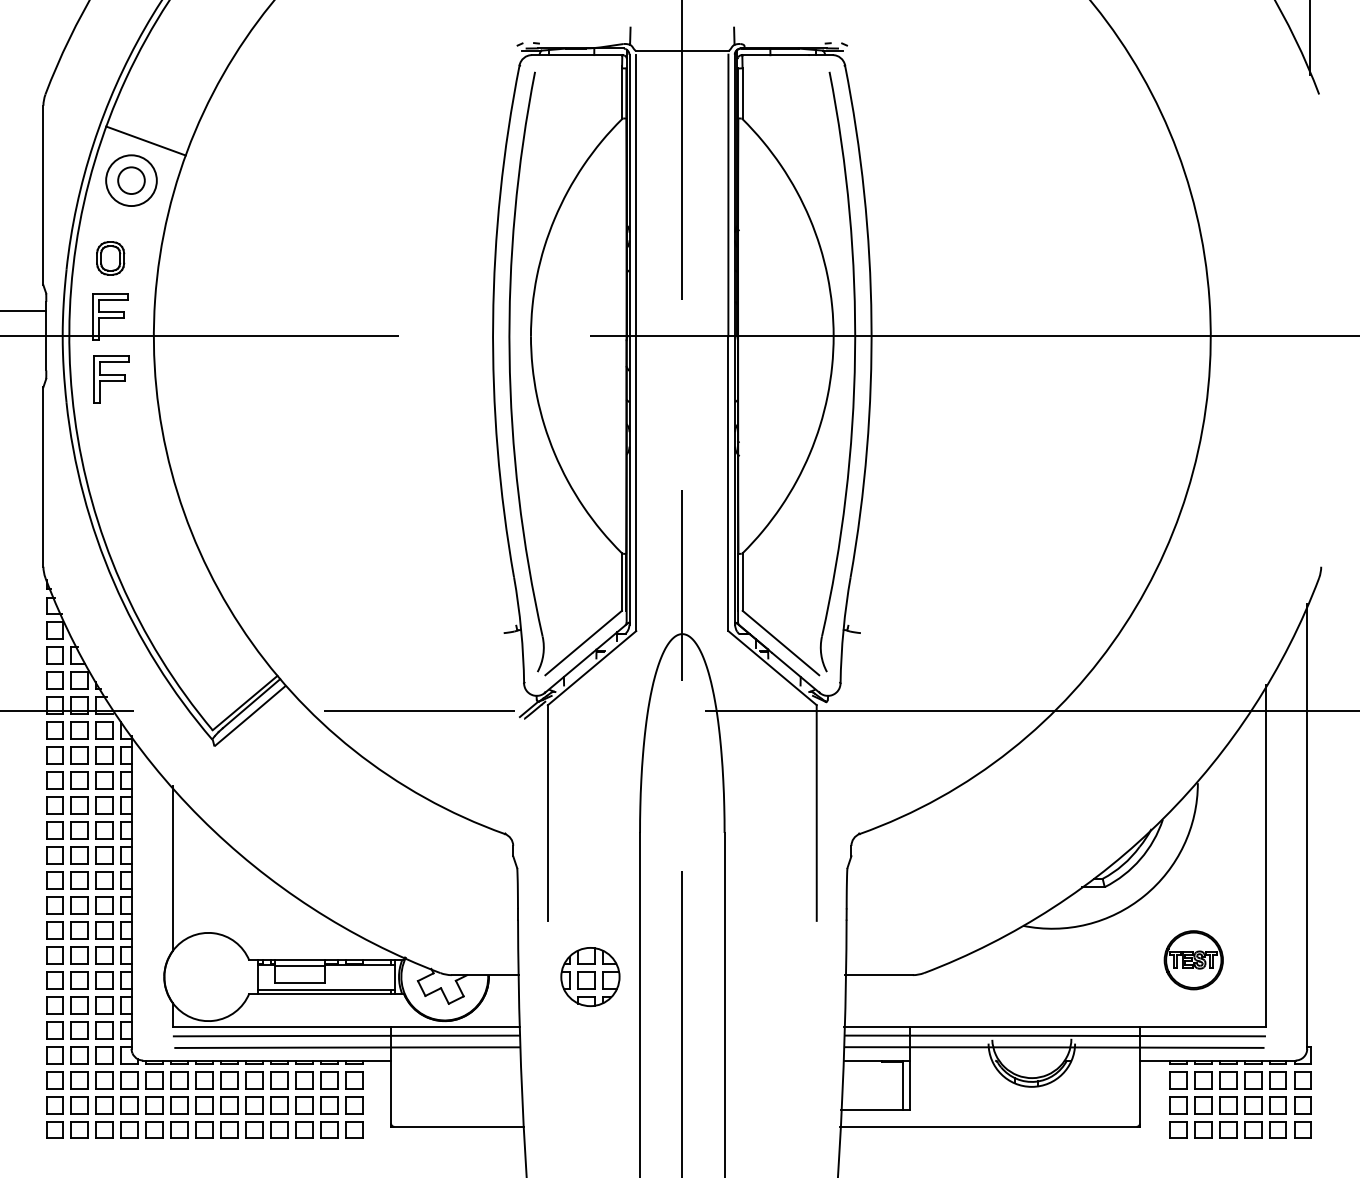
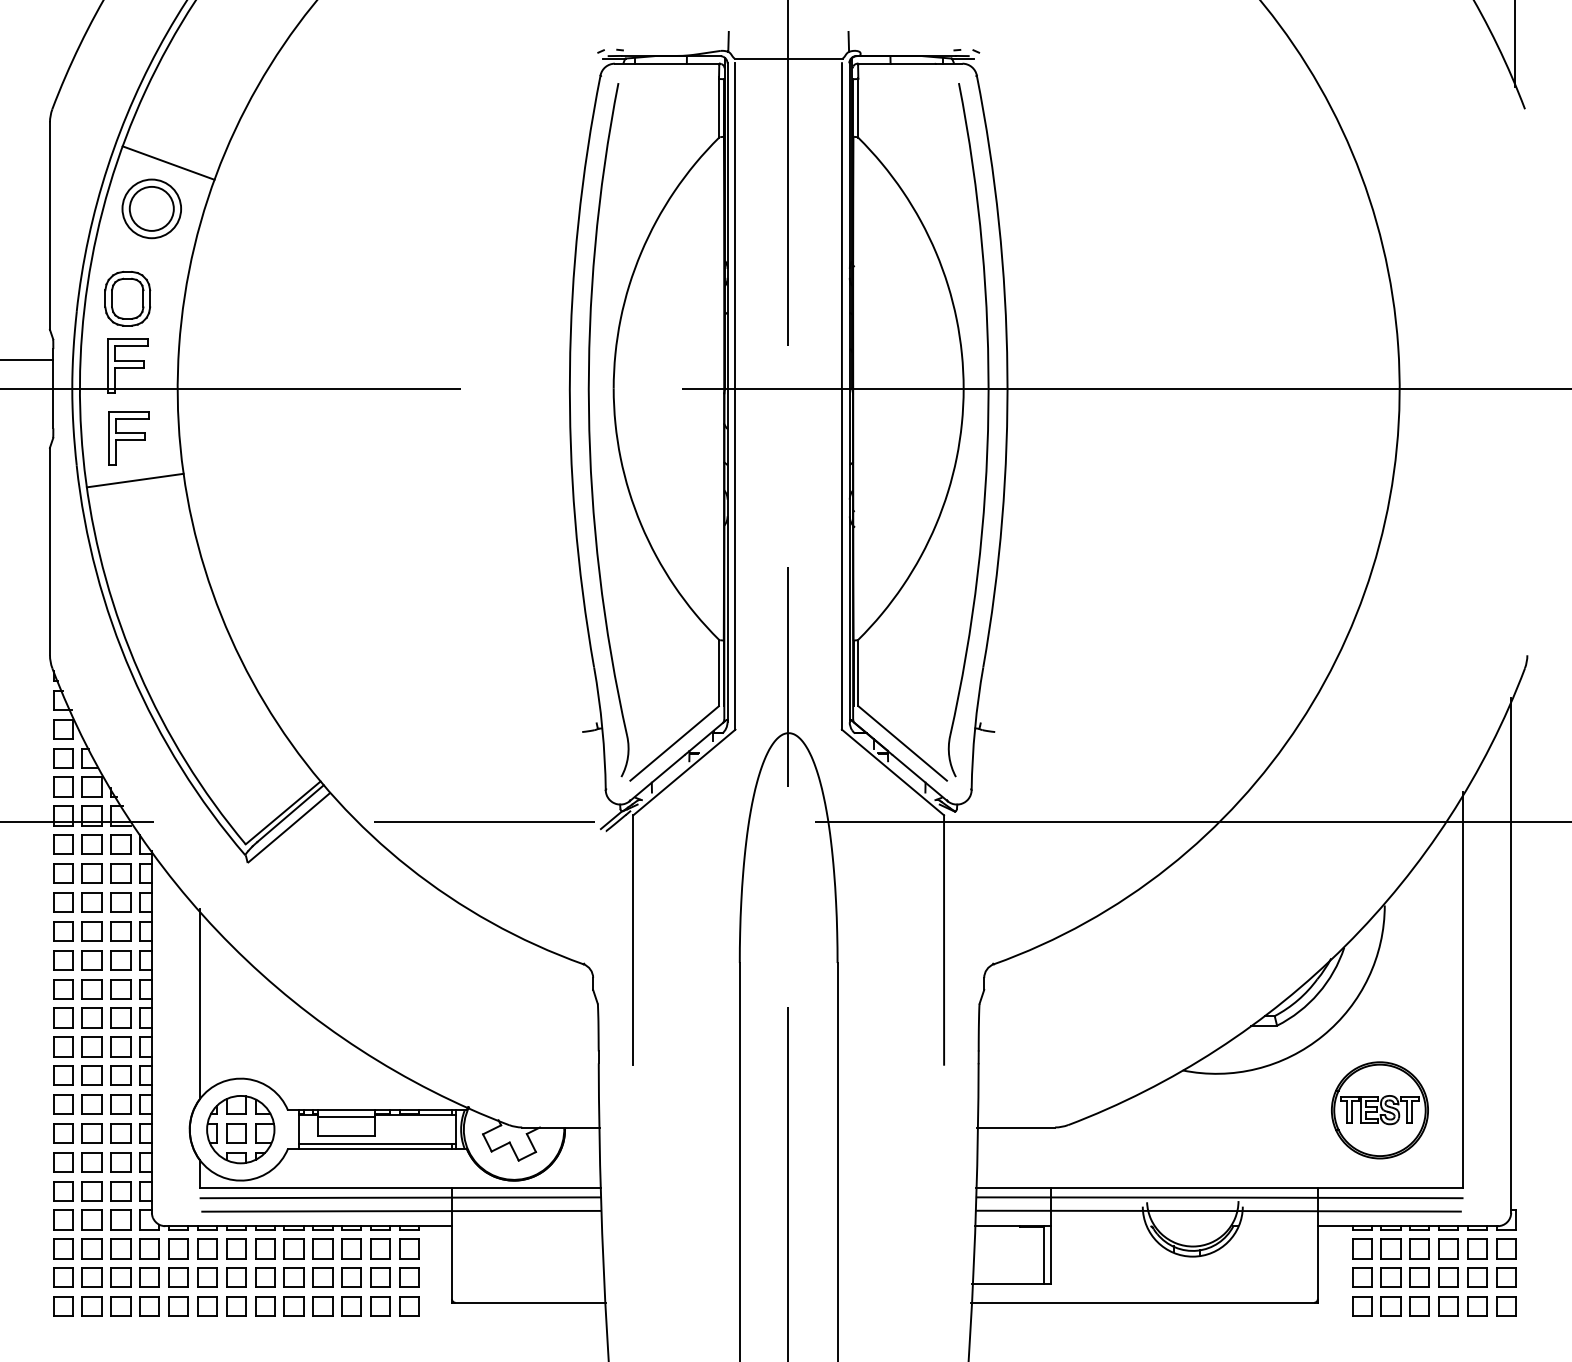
circle: (131, 180) -> (151, 208), size x1.43
part: (110, 258) -> (127, 298), size x1.43
line: (117, 415) -> (135, 480), added
part: (1193, 959) -> (1379, 1109), size x1.43
part: (590, 976) -> (240, 1129), moved

